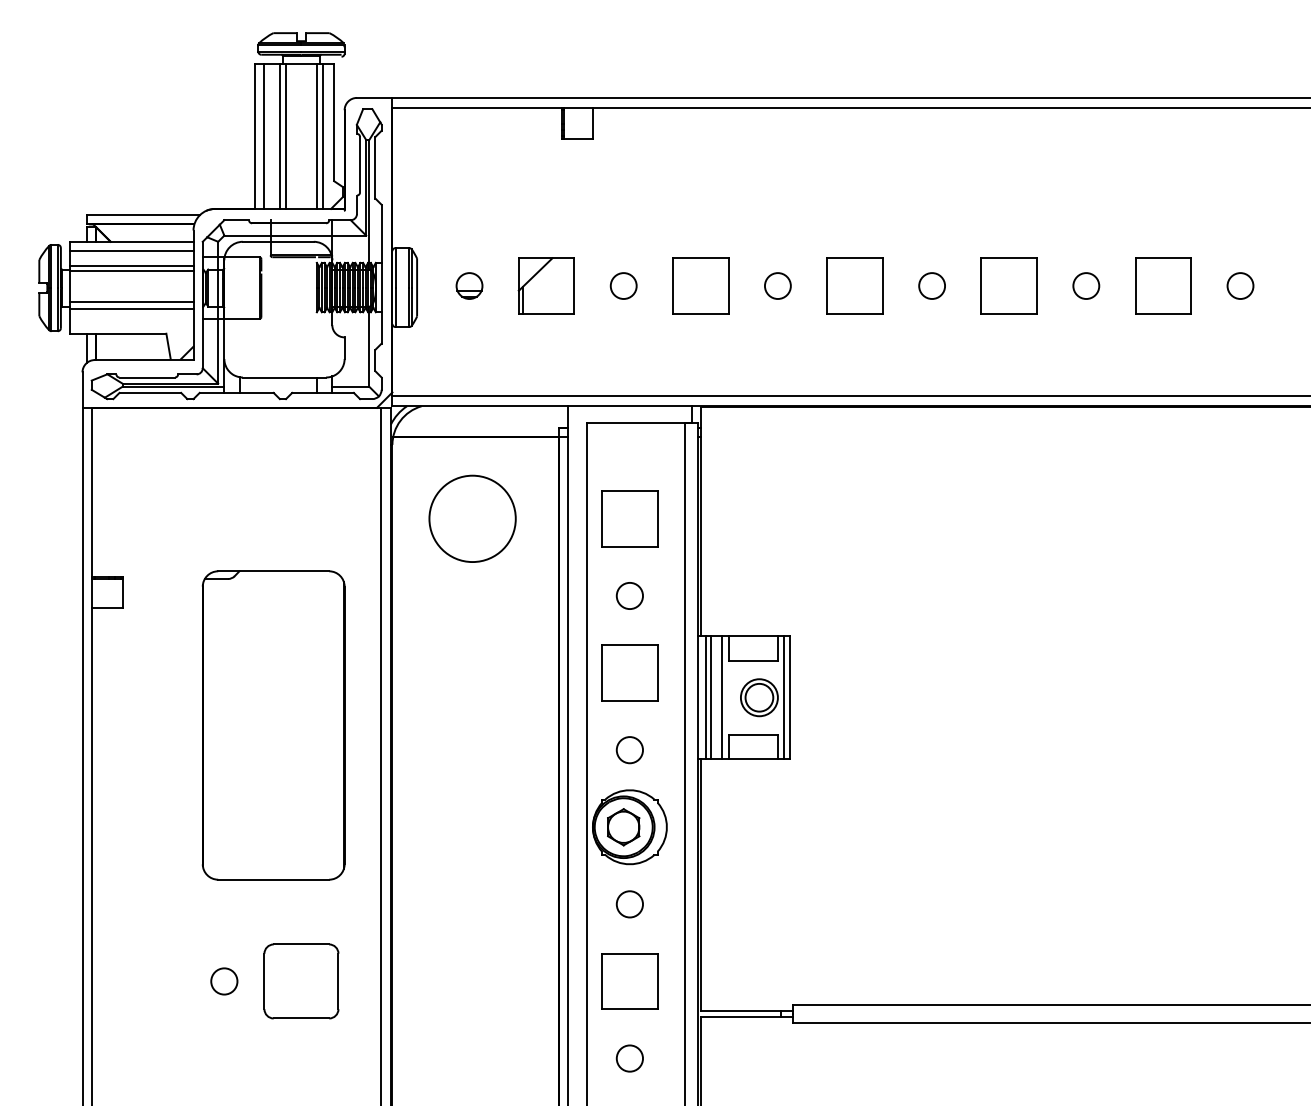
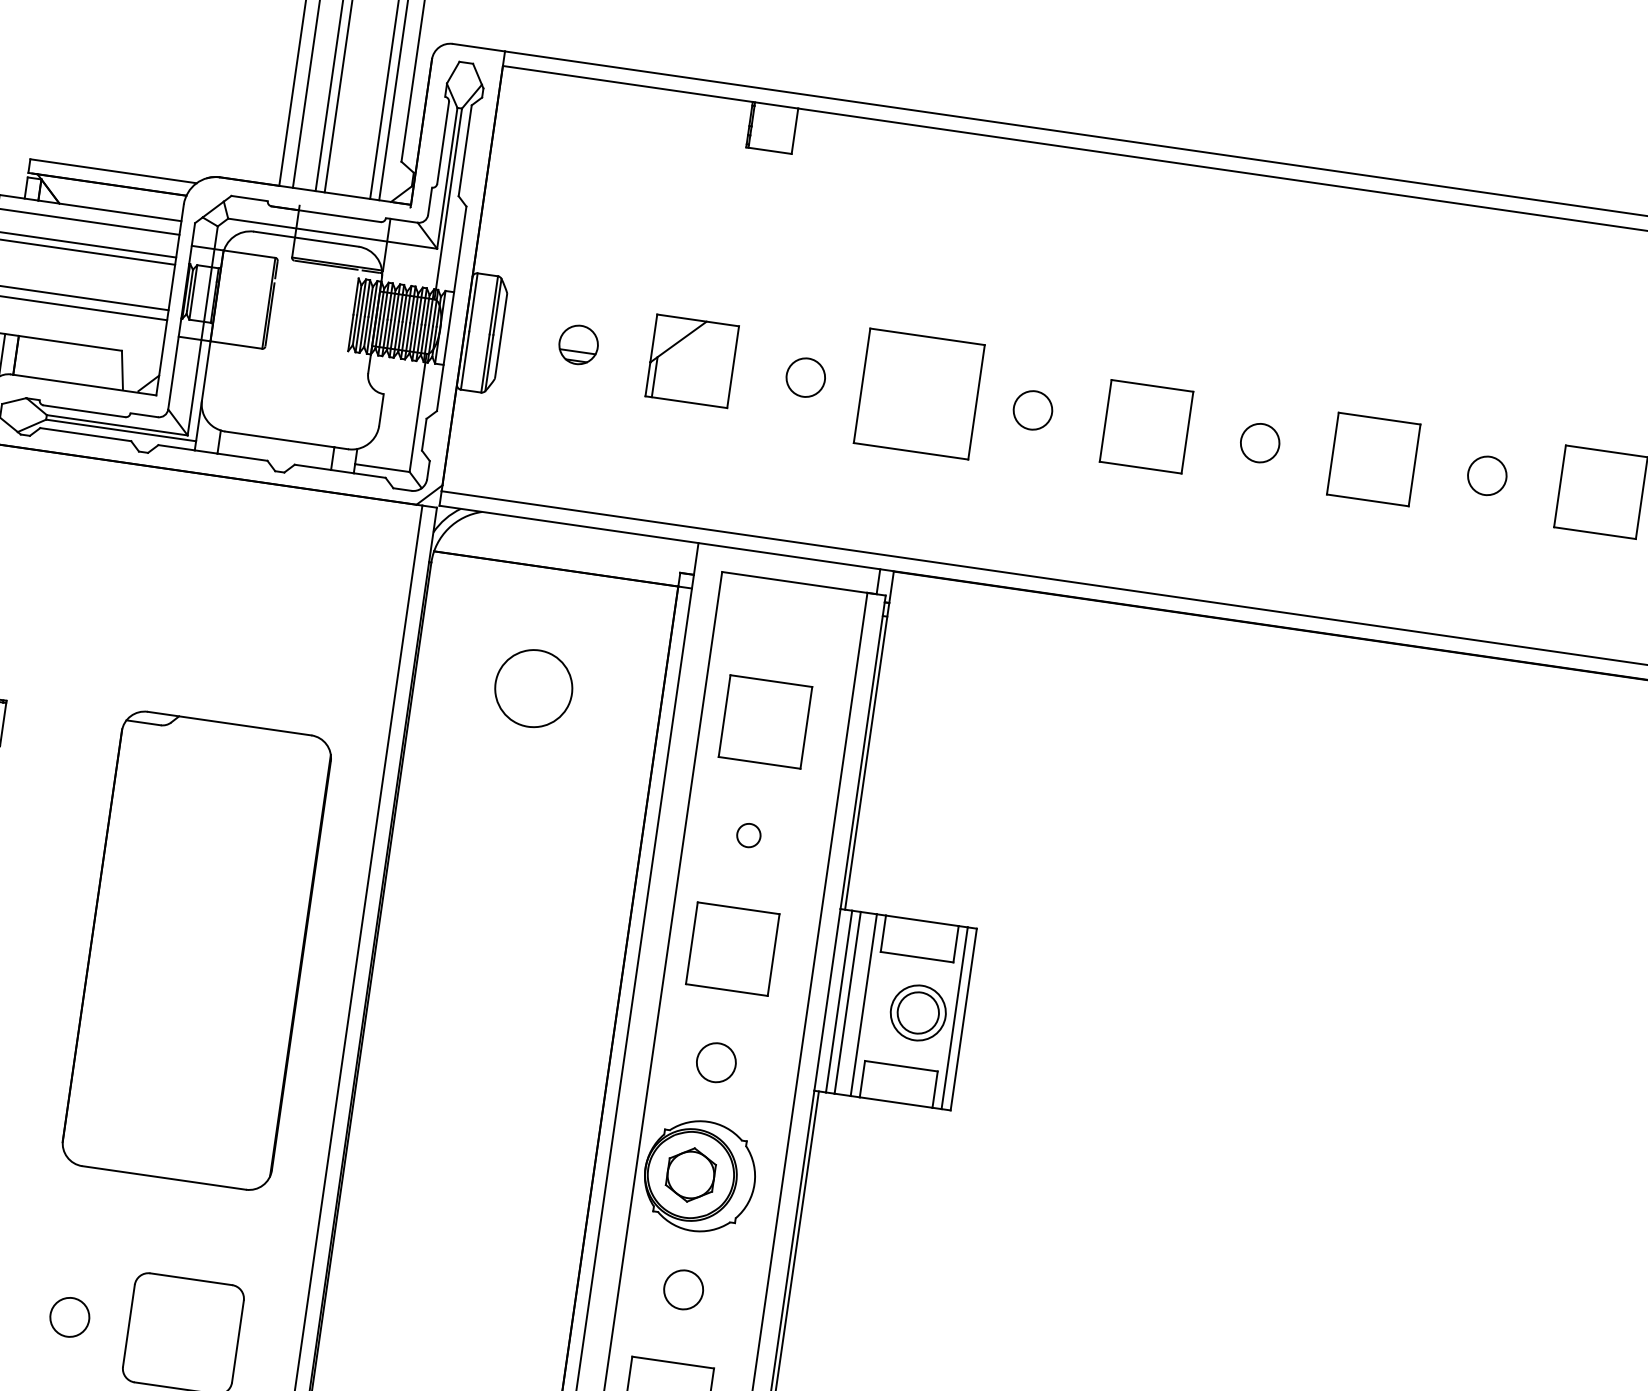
part: (700, 285) -> (919, 393), size x1.4
circle: (472, 518) -> (533, 688), size x0.6
circle: (629, 595) -> (748, 834), size x0.6

